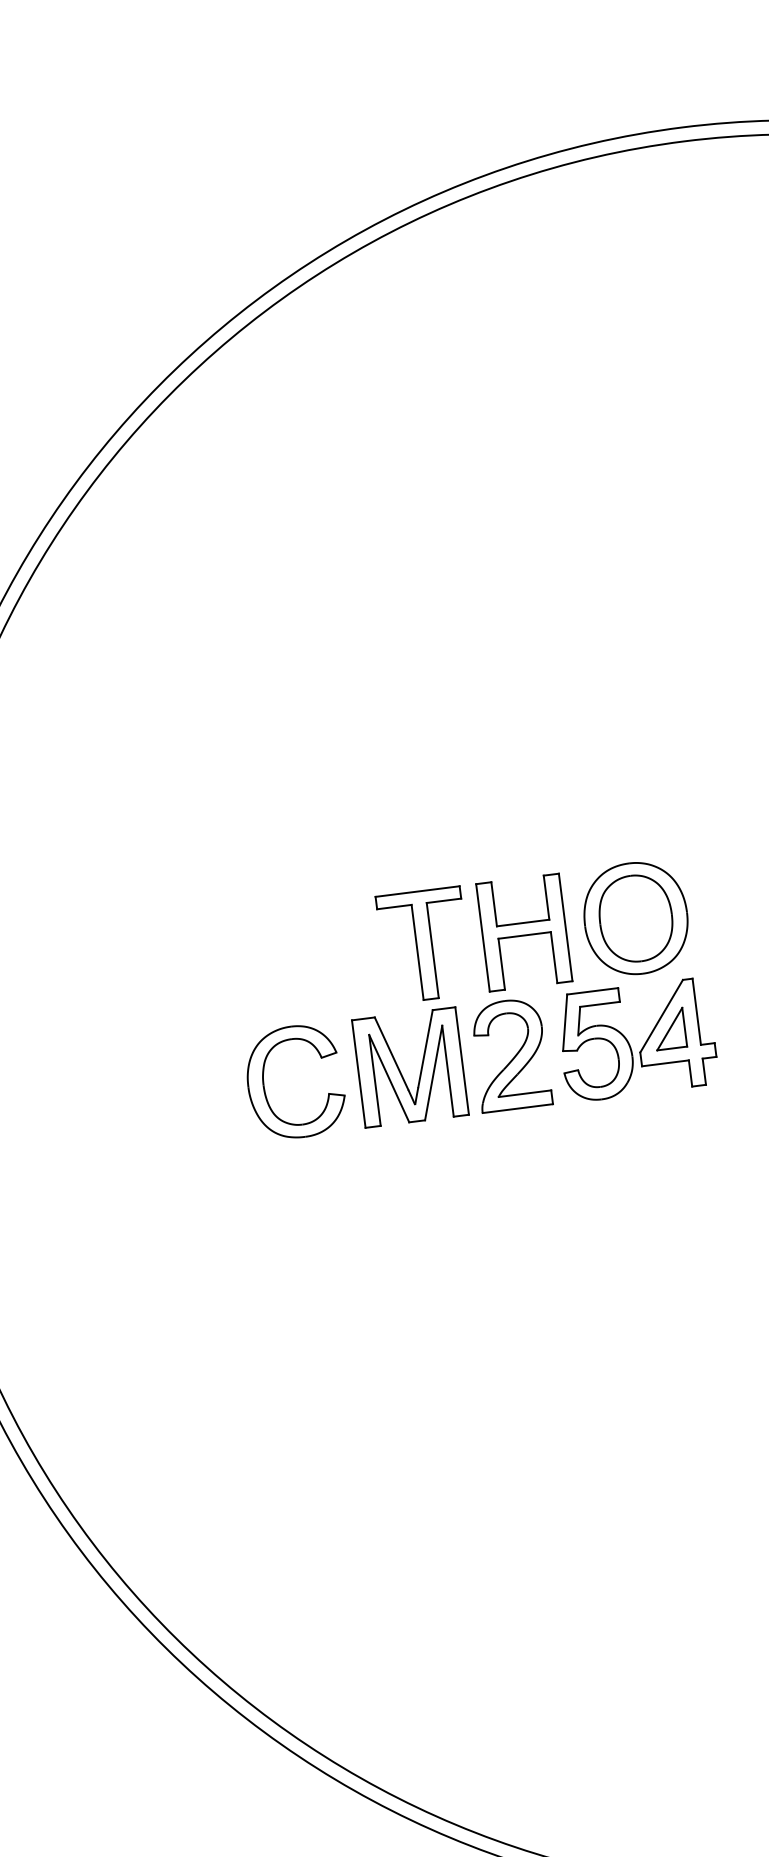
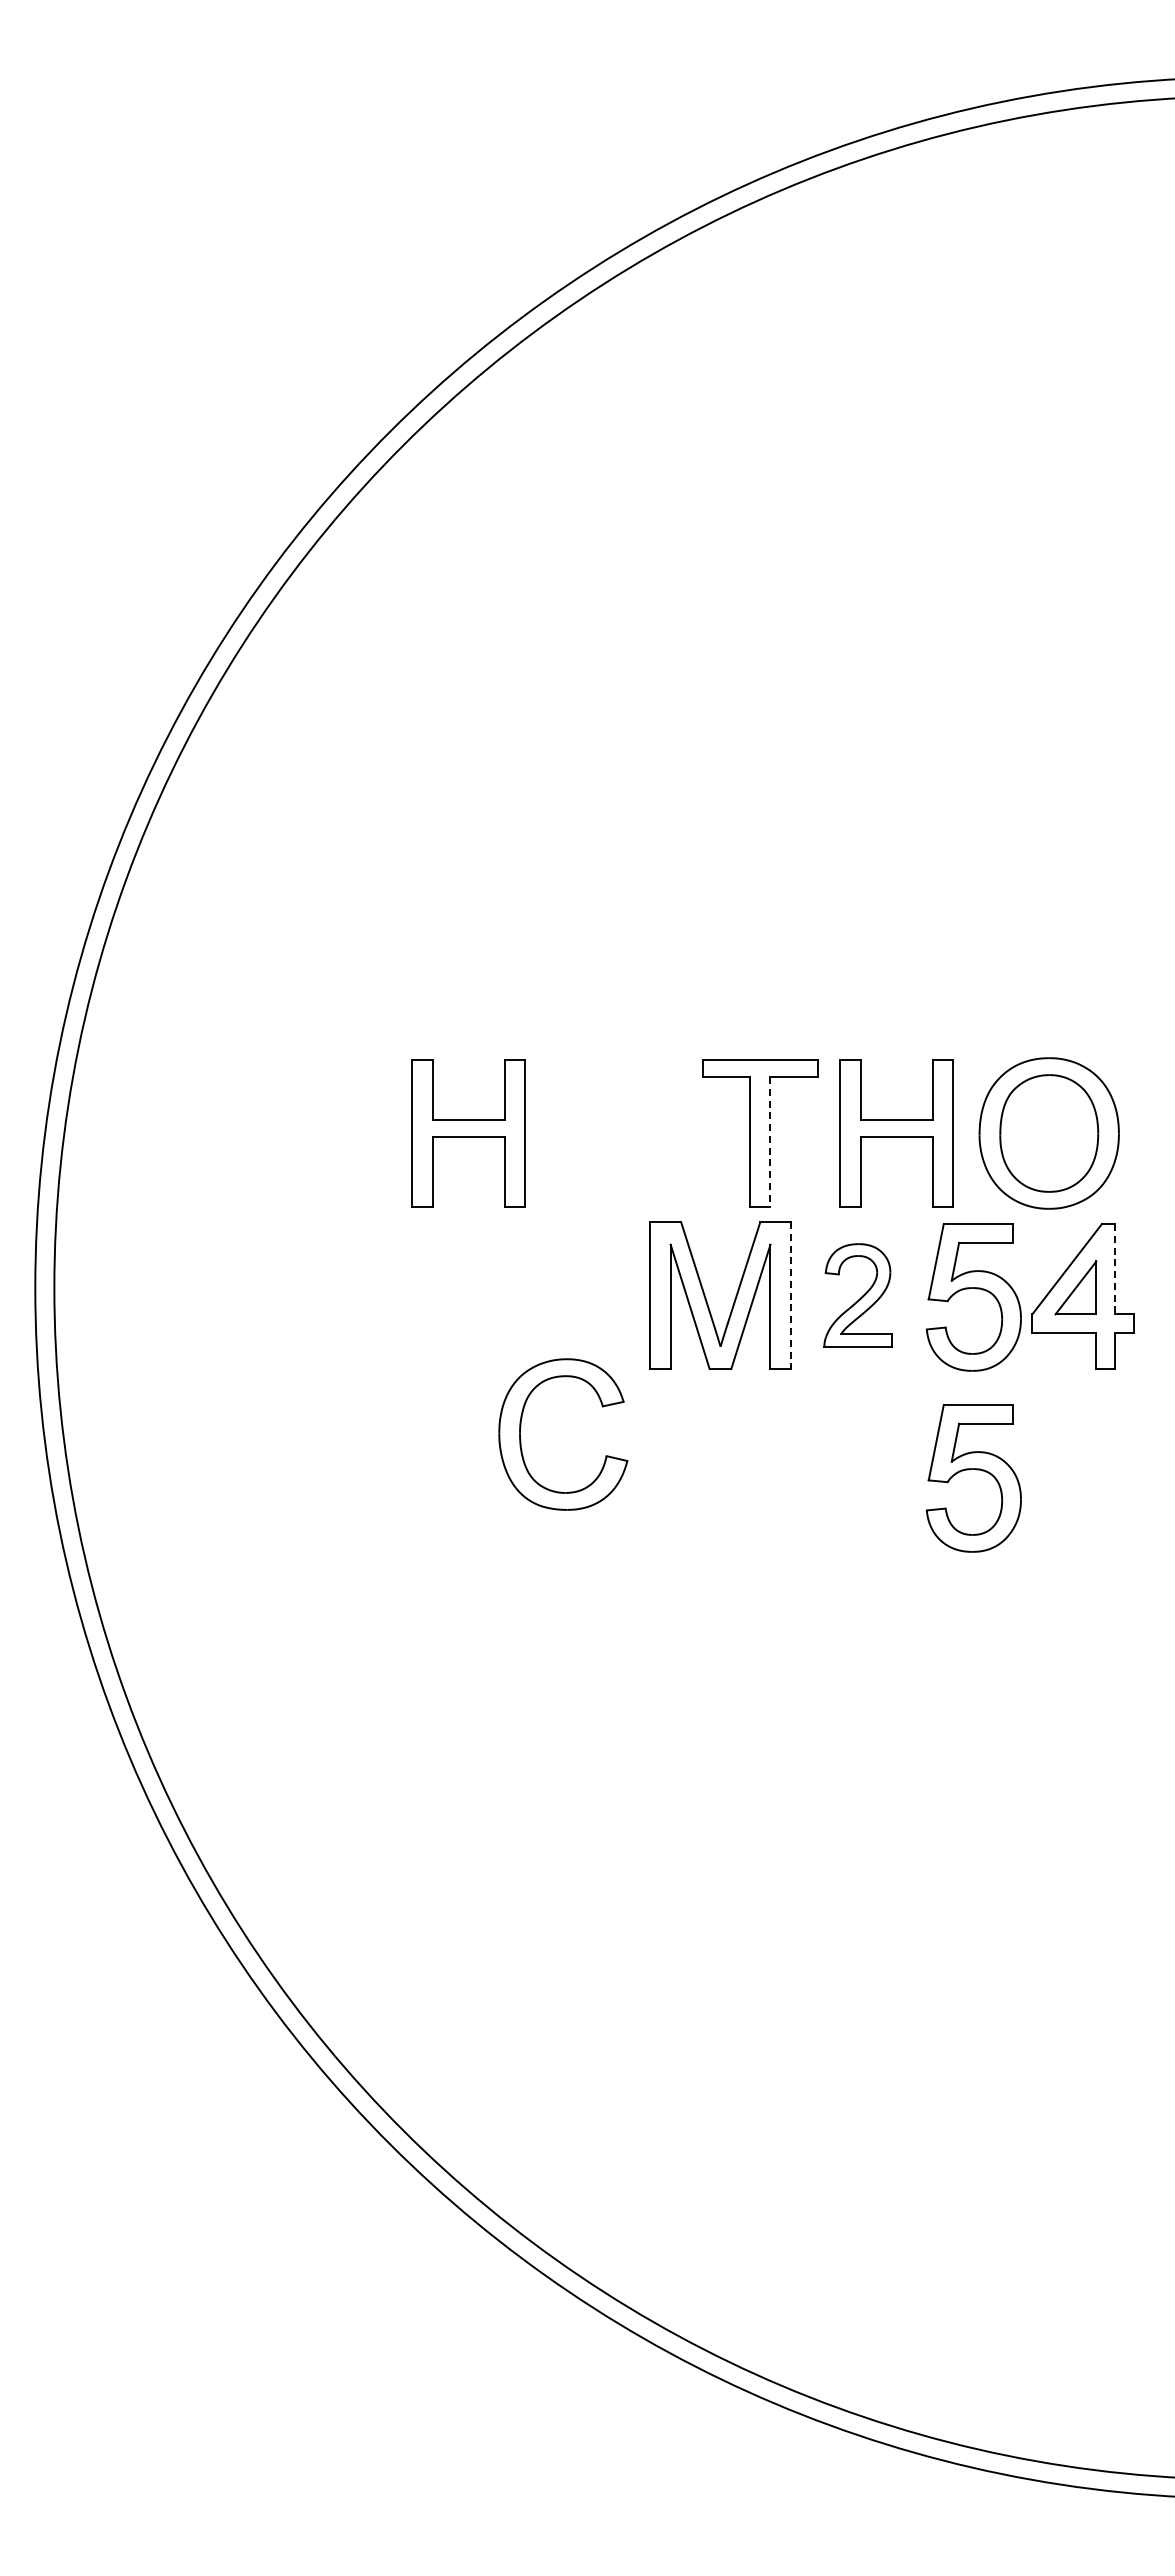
line: (432, 950) -> (770, 1141), solid -> dashed
part: (211, 972) -> (468, 1133), added
line: (697, 1011) -> (1115, 1269), solid -> dashed
part: (510, 1054) -> (857, 1295), size x0.7
line: (462, 1061) -> (791, 1296), solid -> dashed
part: (265, 1089) -> (521, 1439), moved
part: (613, 1171) -> (976, 1470), added

